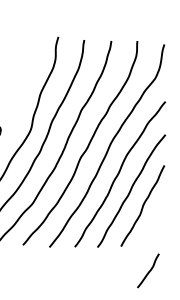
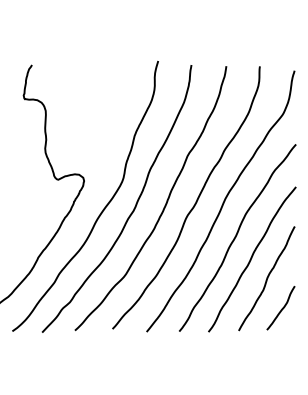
curve: (148, 271) -> (281, 308), moved

